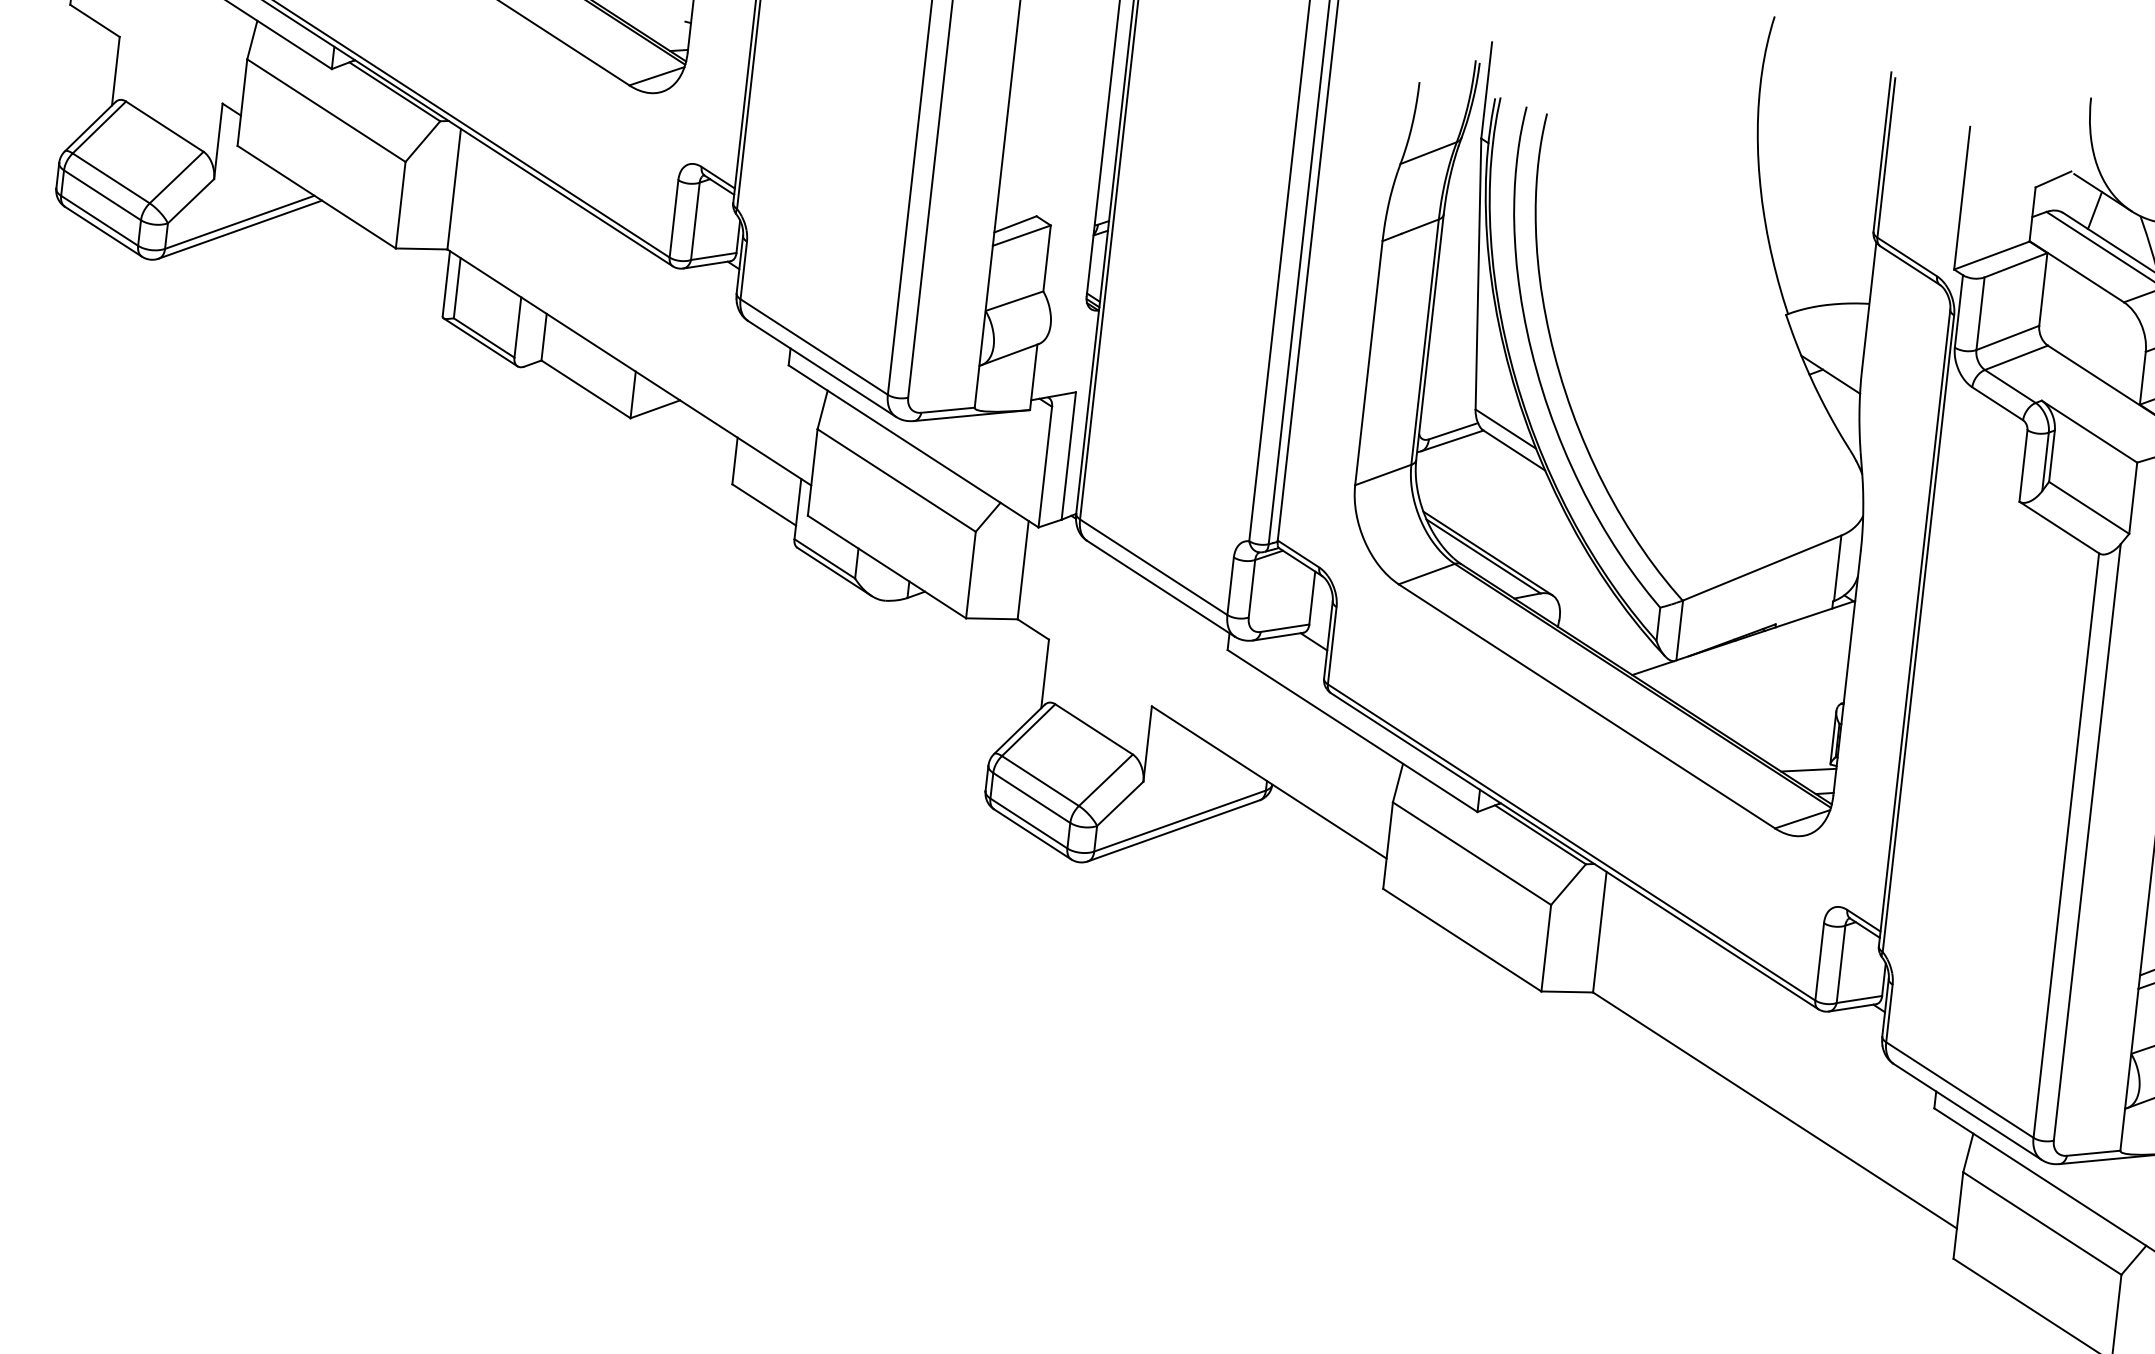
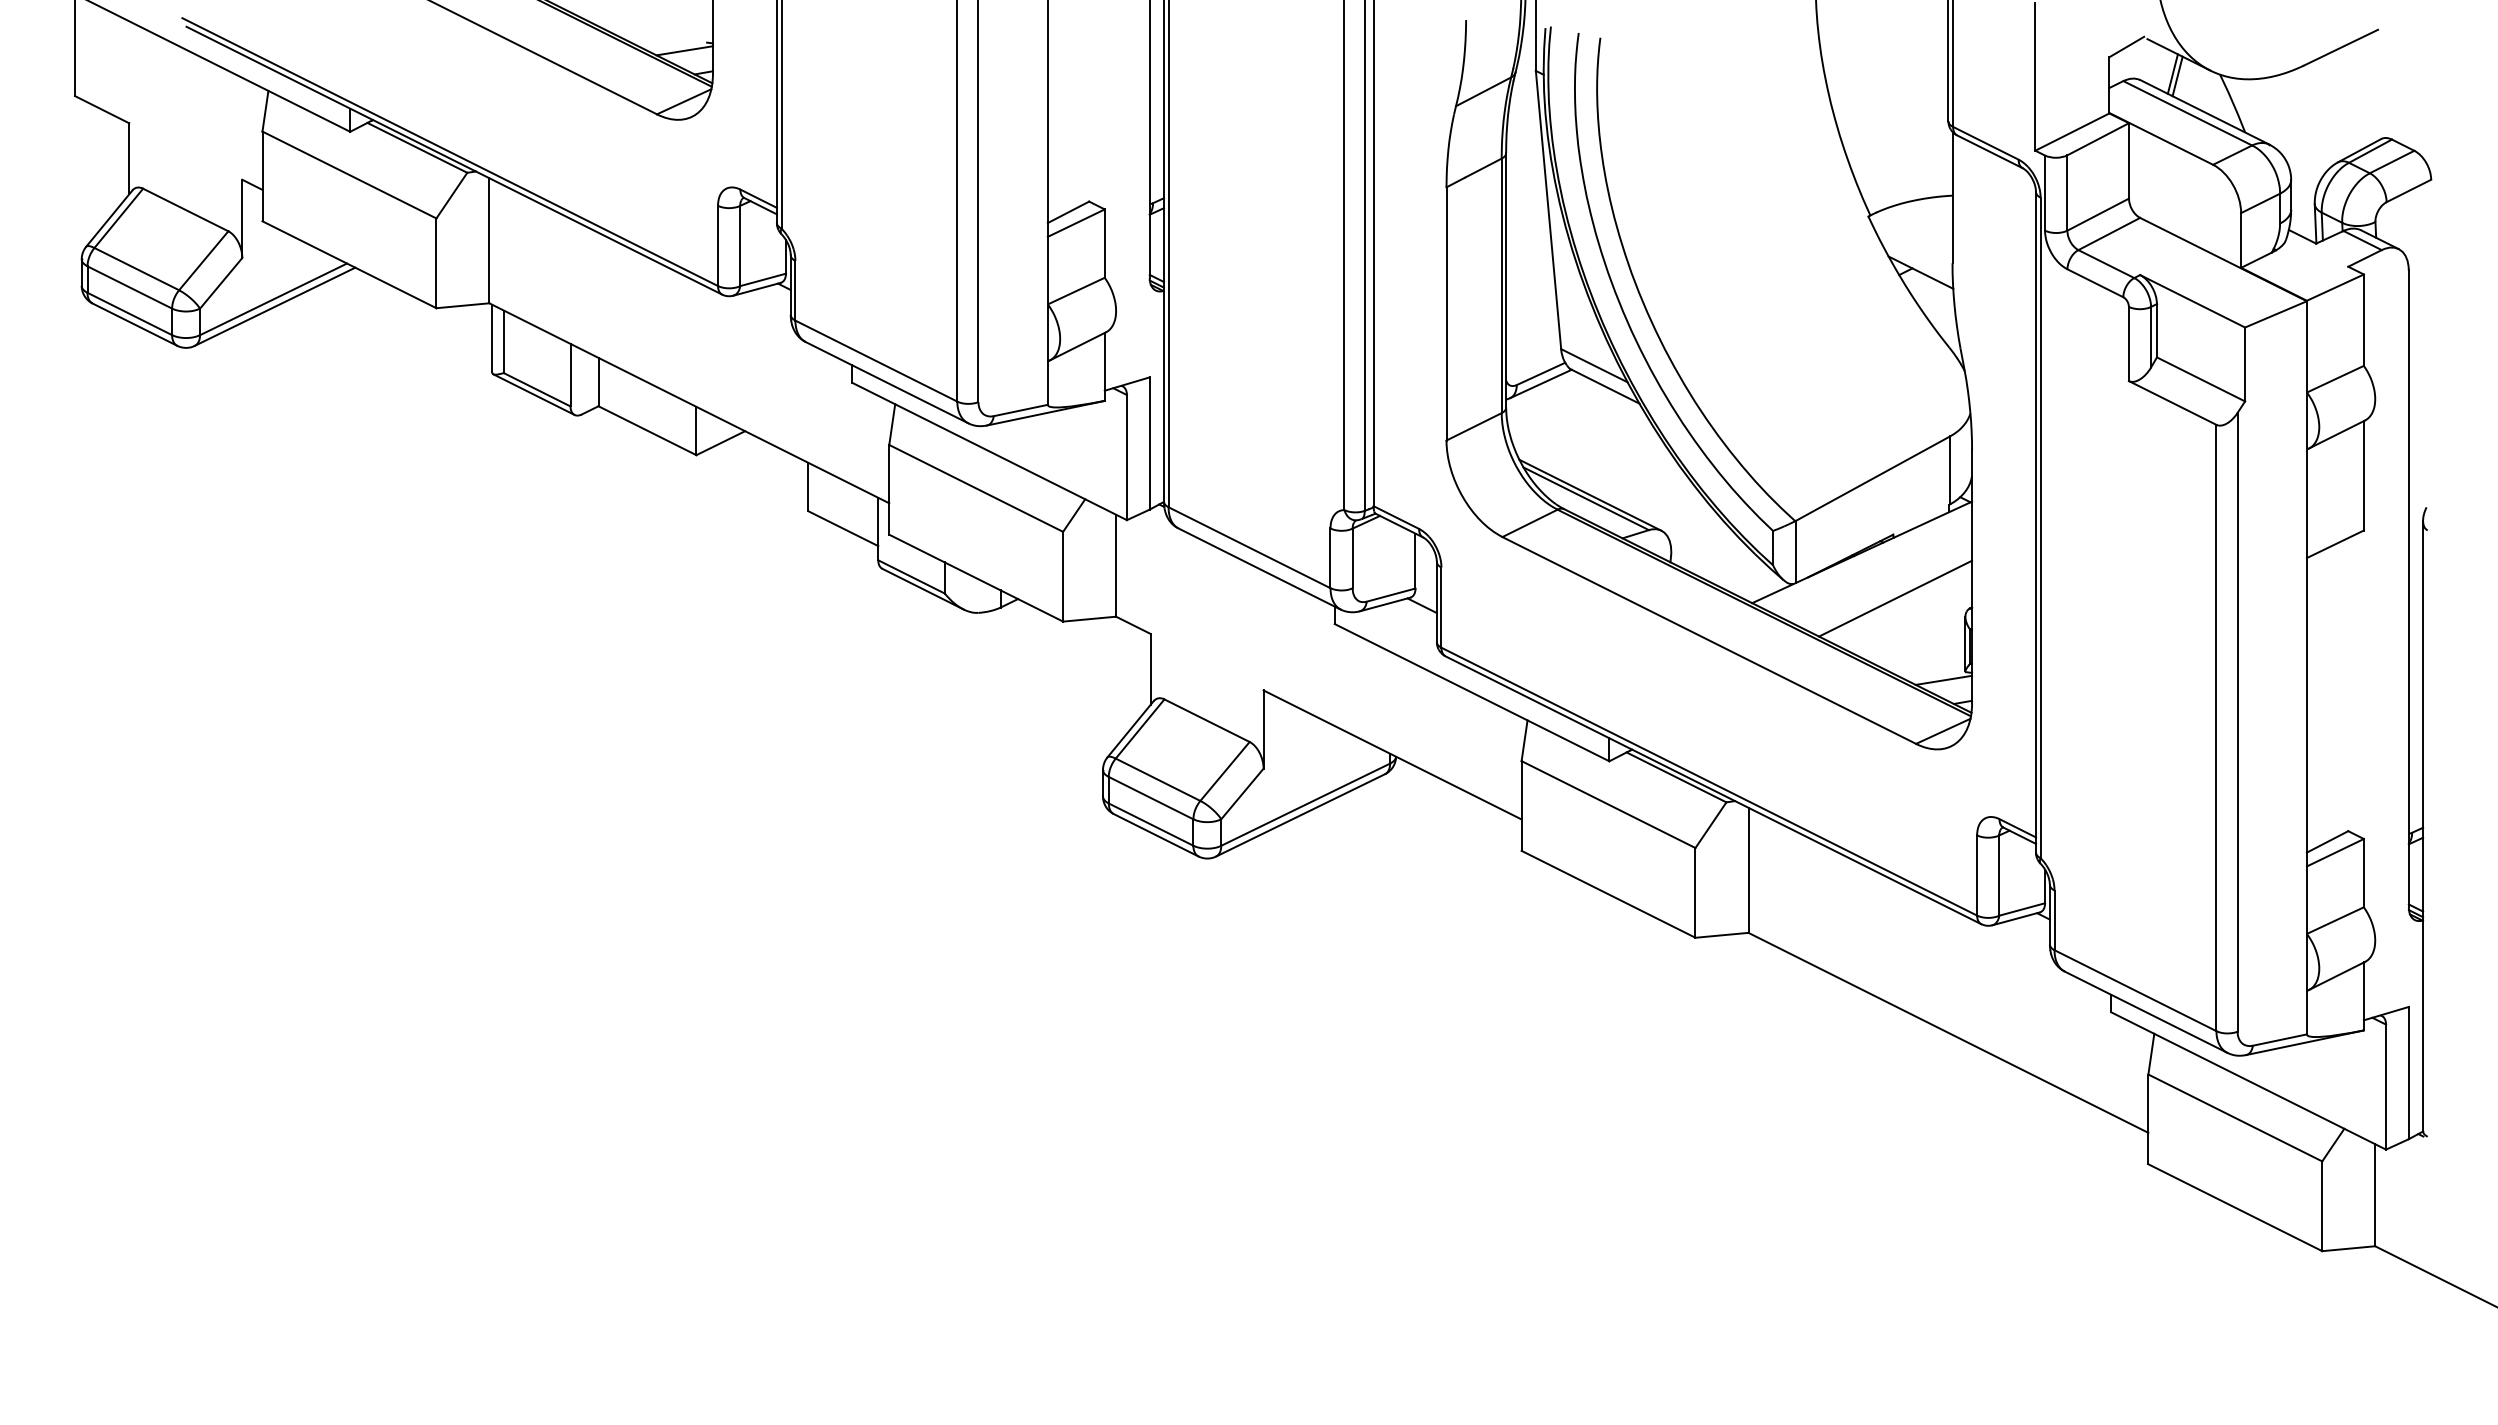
line: (662, 26) -> (684, 50), added
line: (2099, 213) -> (2177, 76), added
line: (1770, 686) -> (1895, 598), added

